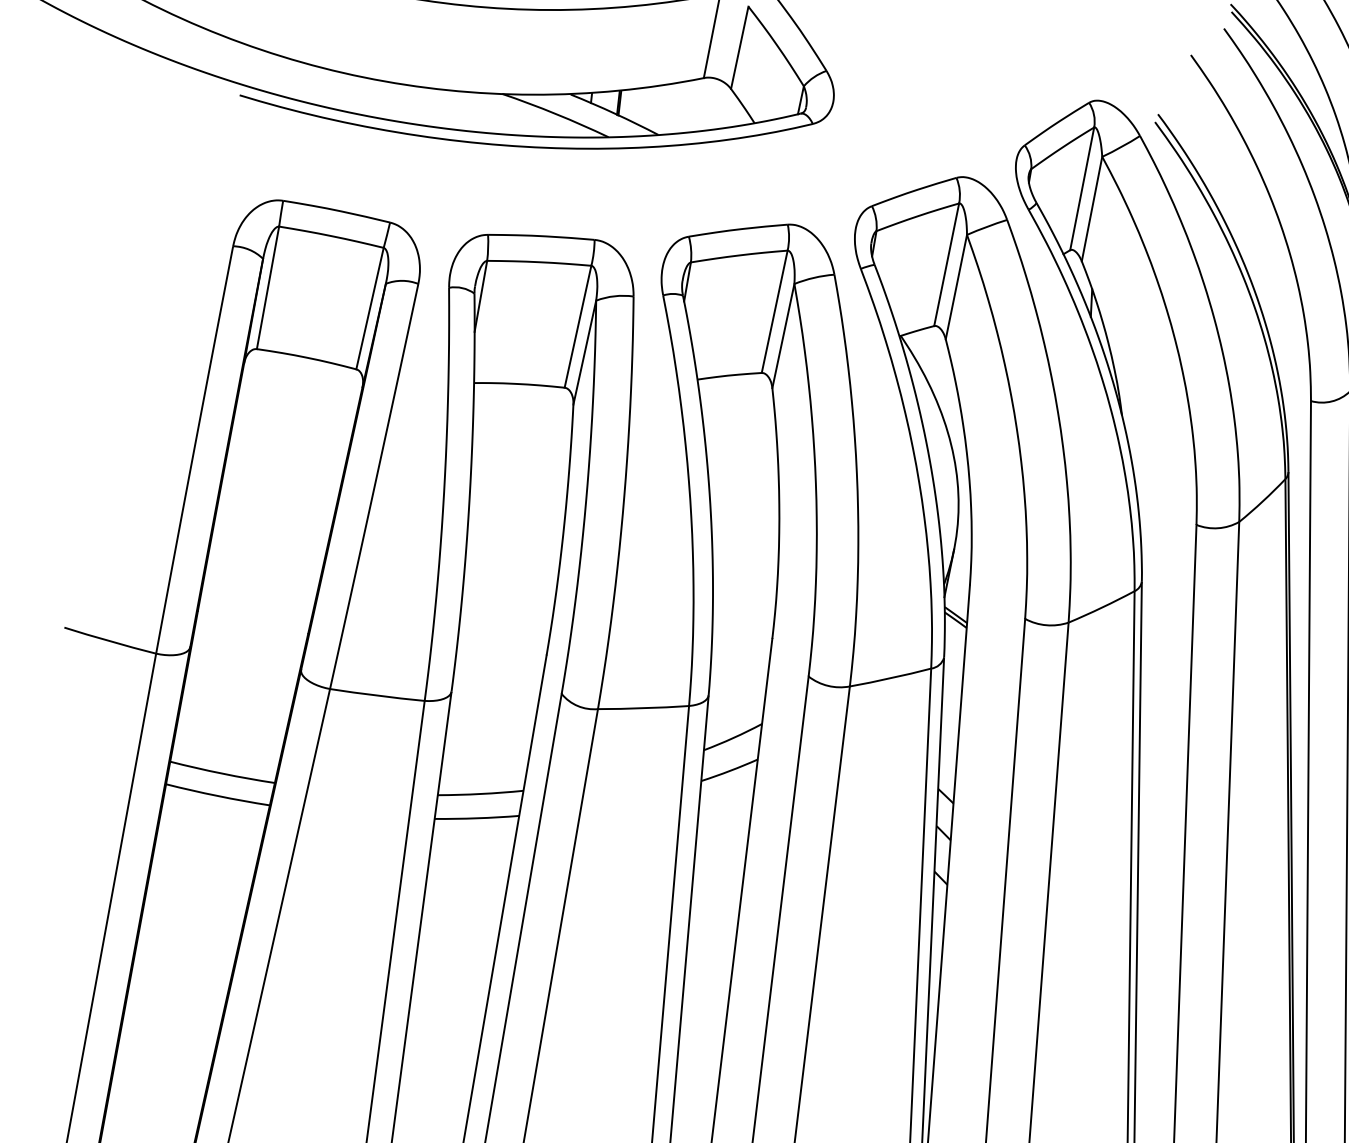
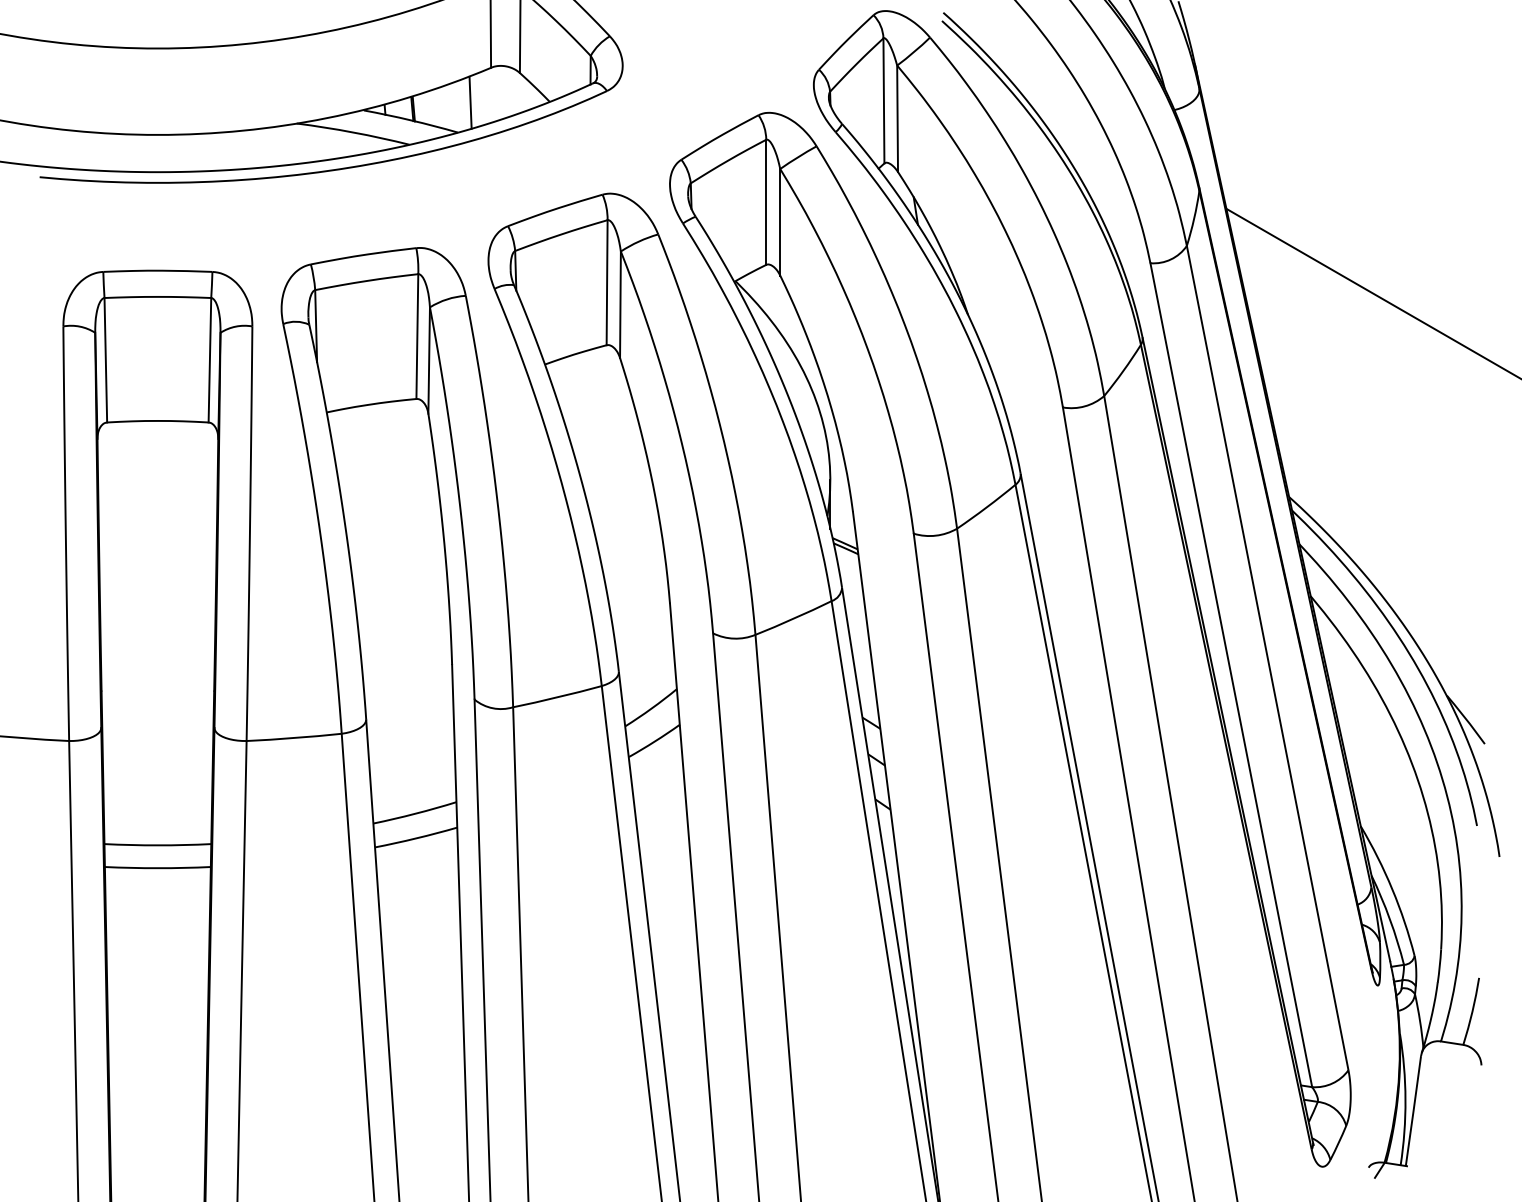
line: (676, 107) -> (470, 102), added

